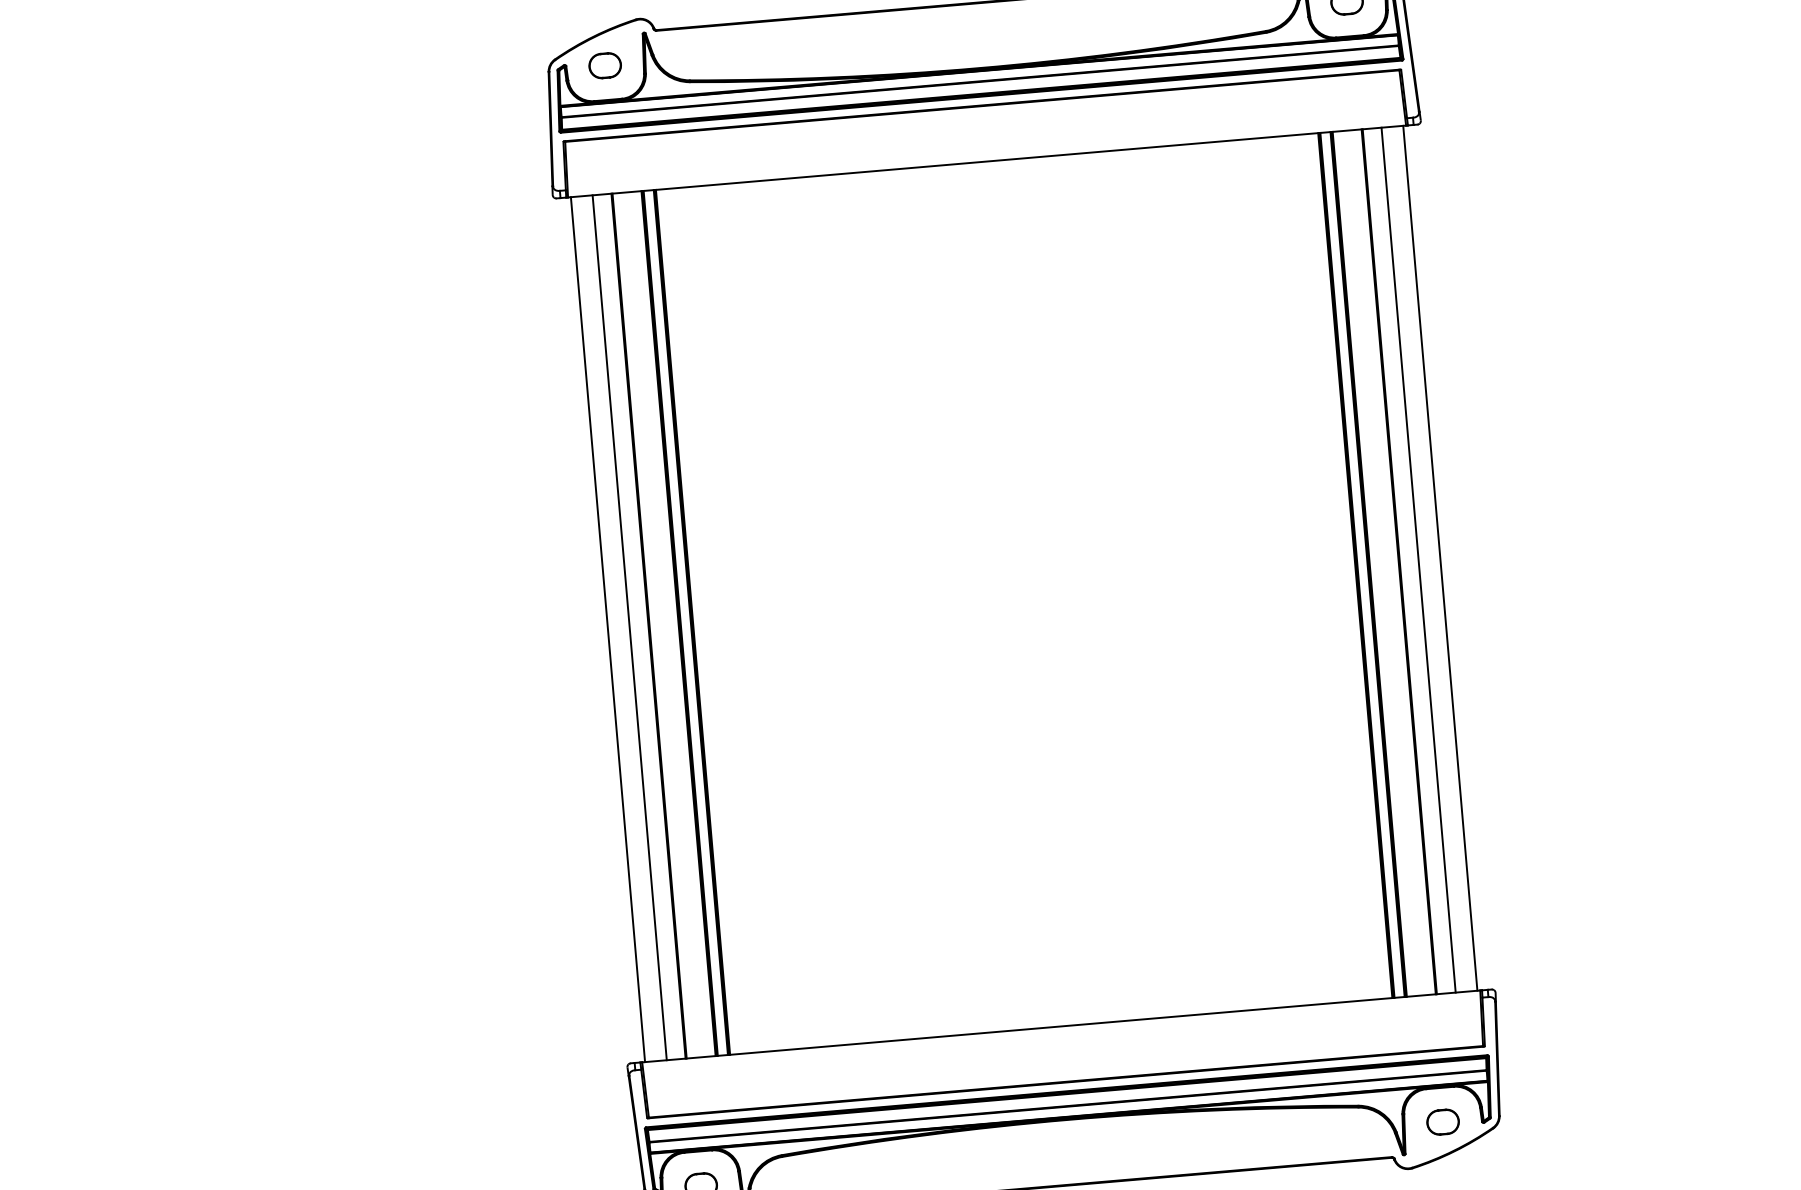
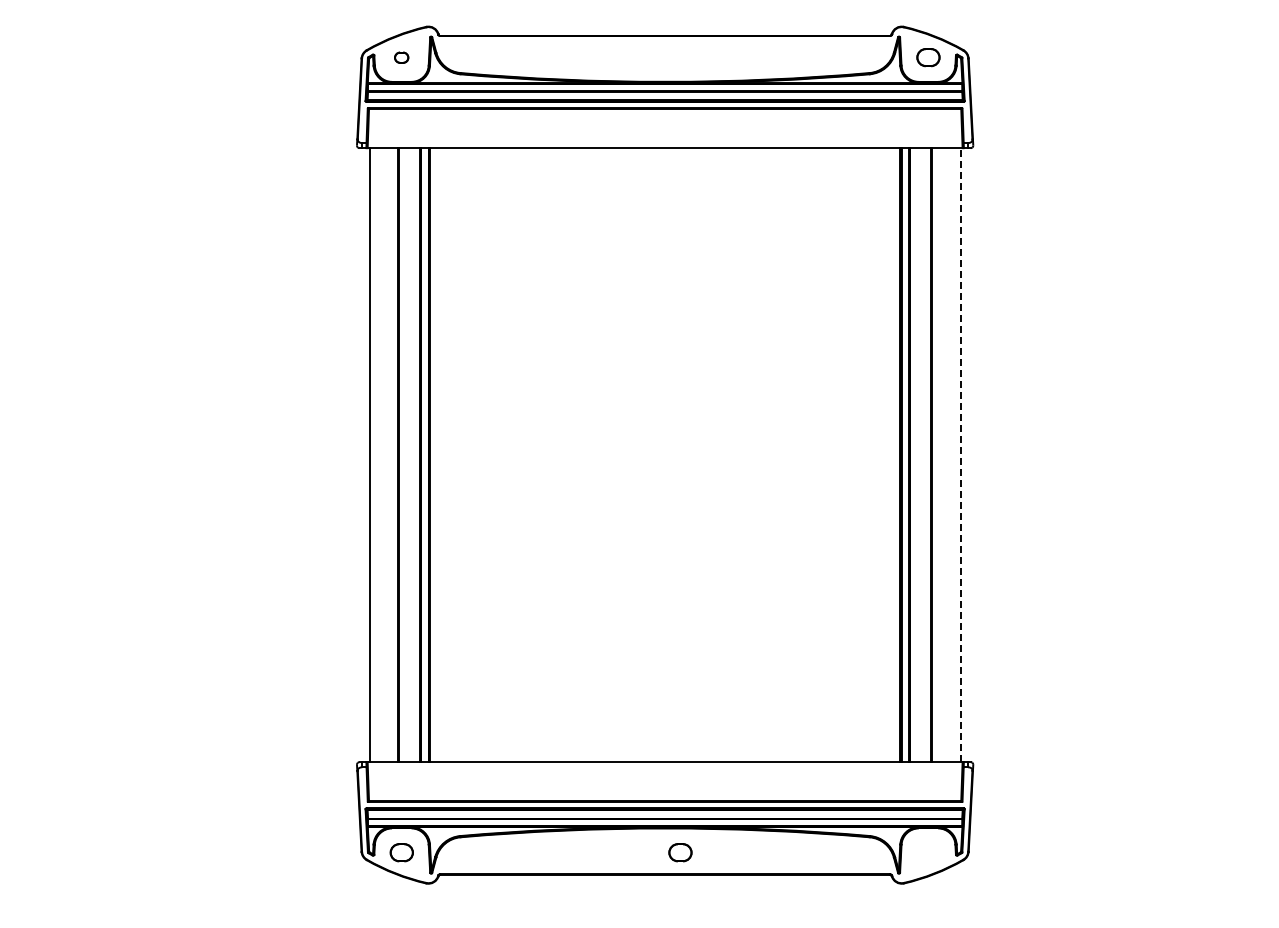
part: (604, 65) -> (401, 57), size x0.6
line: (1440, 557) -> (960, 454), solid -> dashed
line: (1419, 560) -> (945, 455), removed
line: (630, 628) -> (385, 455), removed
part: (1443, 1121) -> (680, 852), moved

